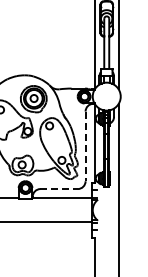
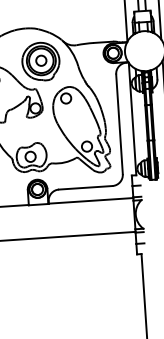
line: (85, 146) -> (119, 124), dashed -> solid
line: (59, 189) -> (86, 188), dashed -> solid

